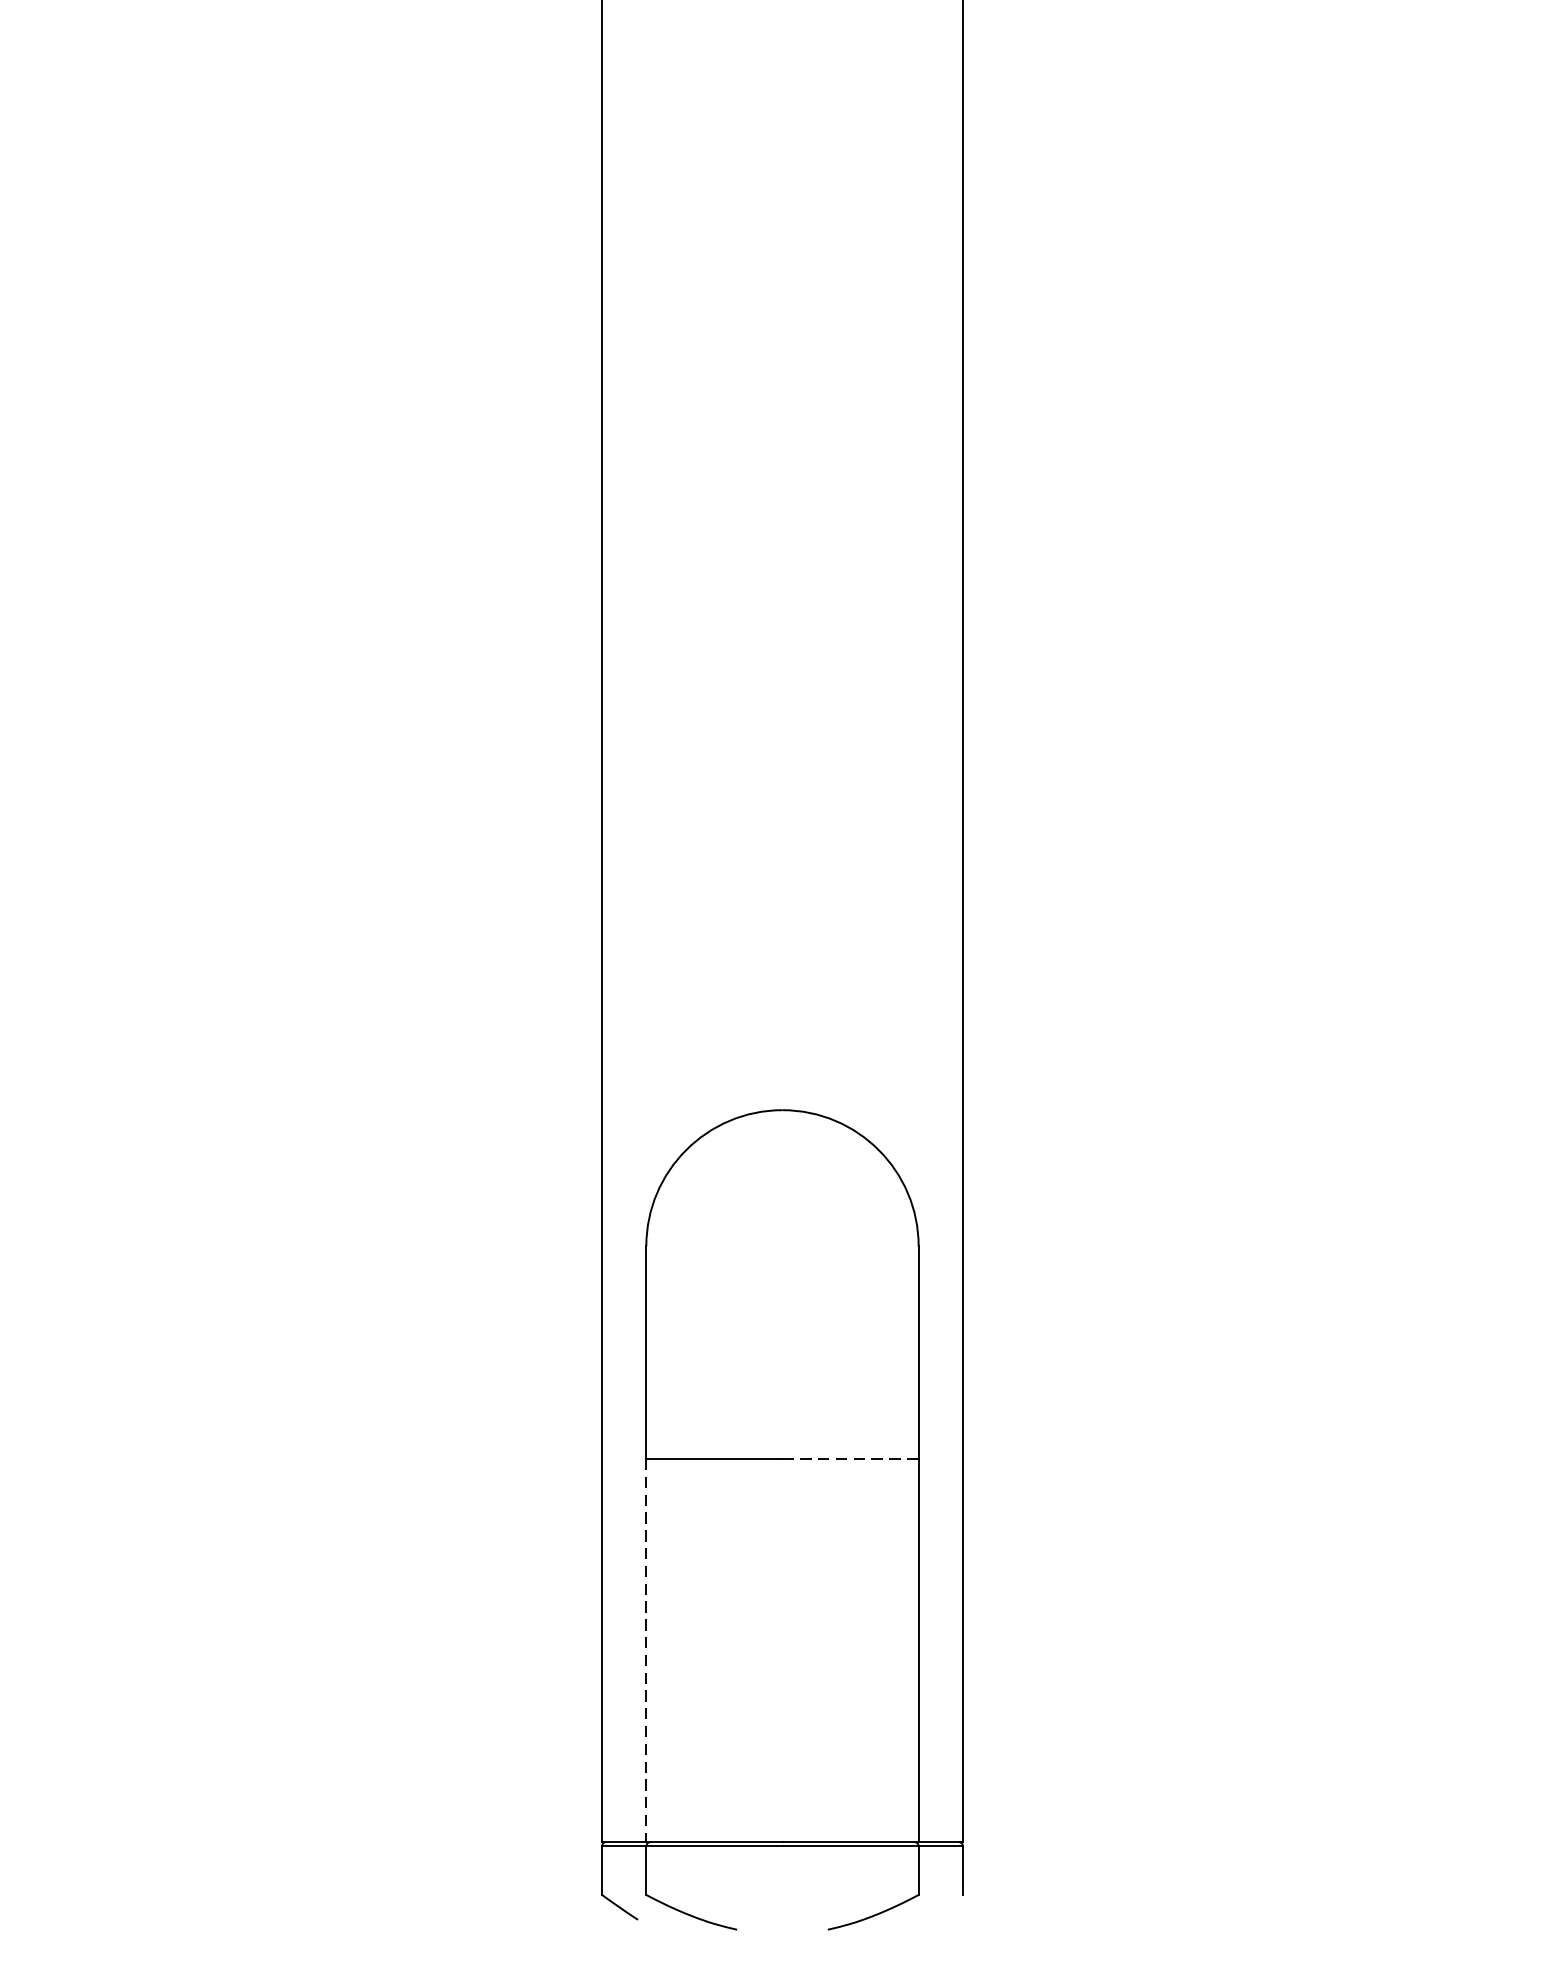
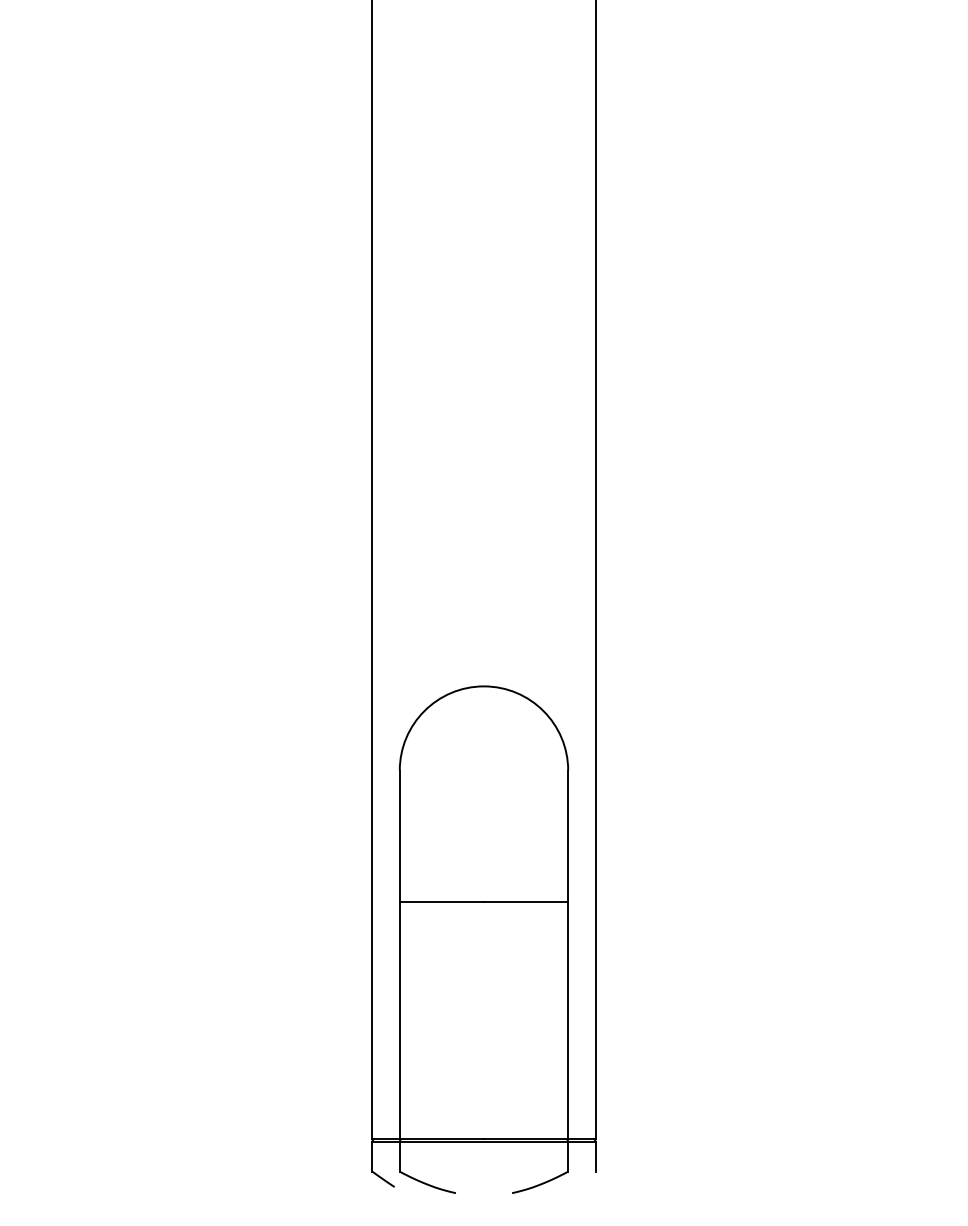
line: (851, 1459) -> (526, 902), dashed -> solid
line: (645, 1652) -> (399, 1021), dashed -> solid

